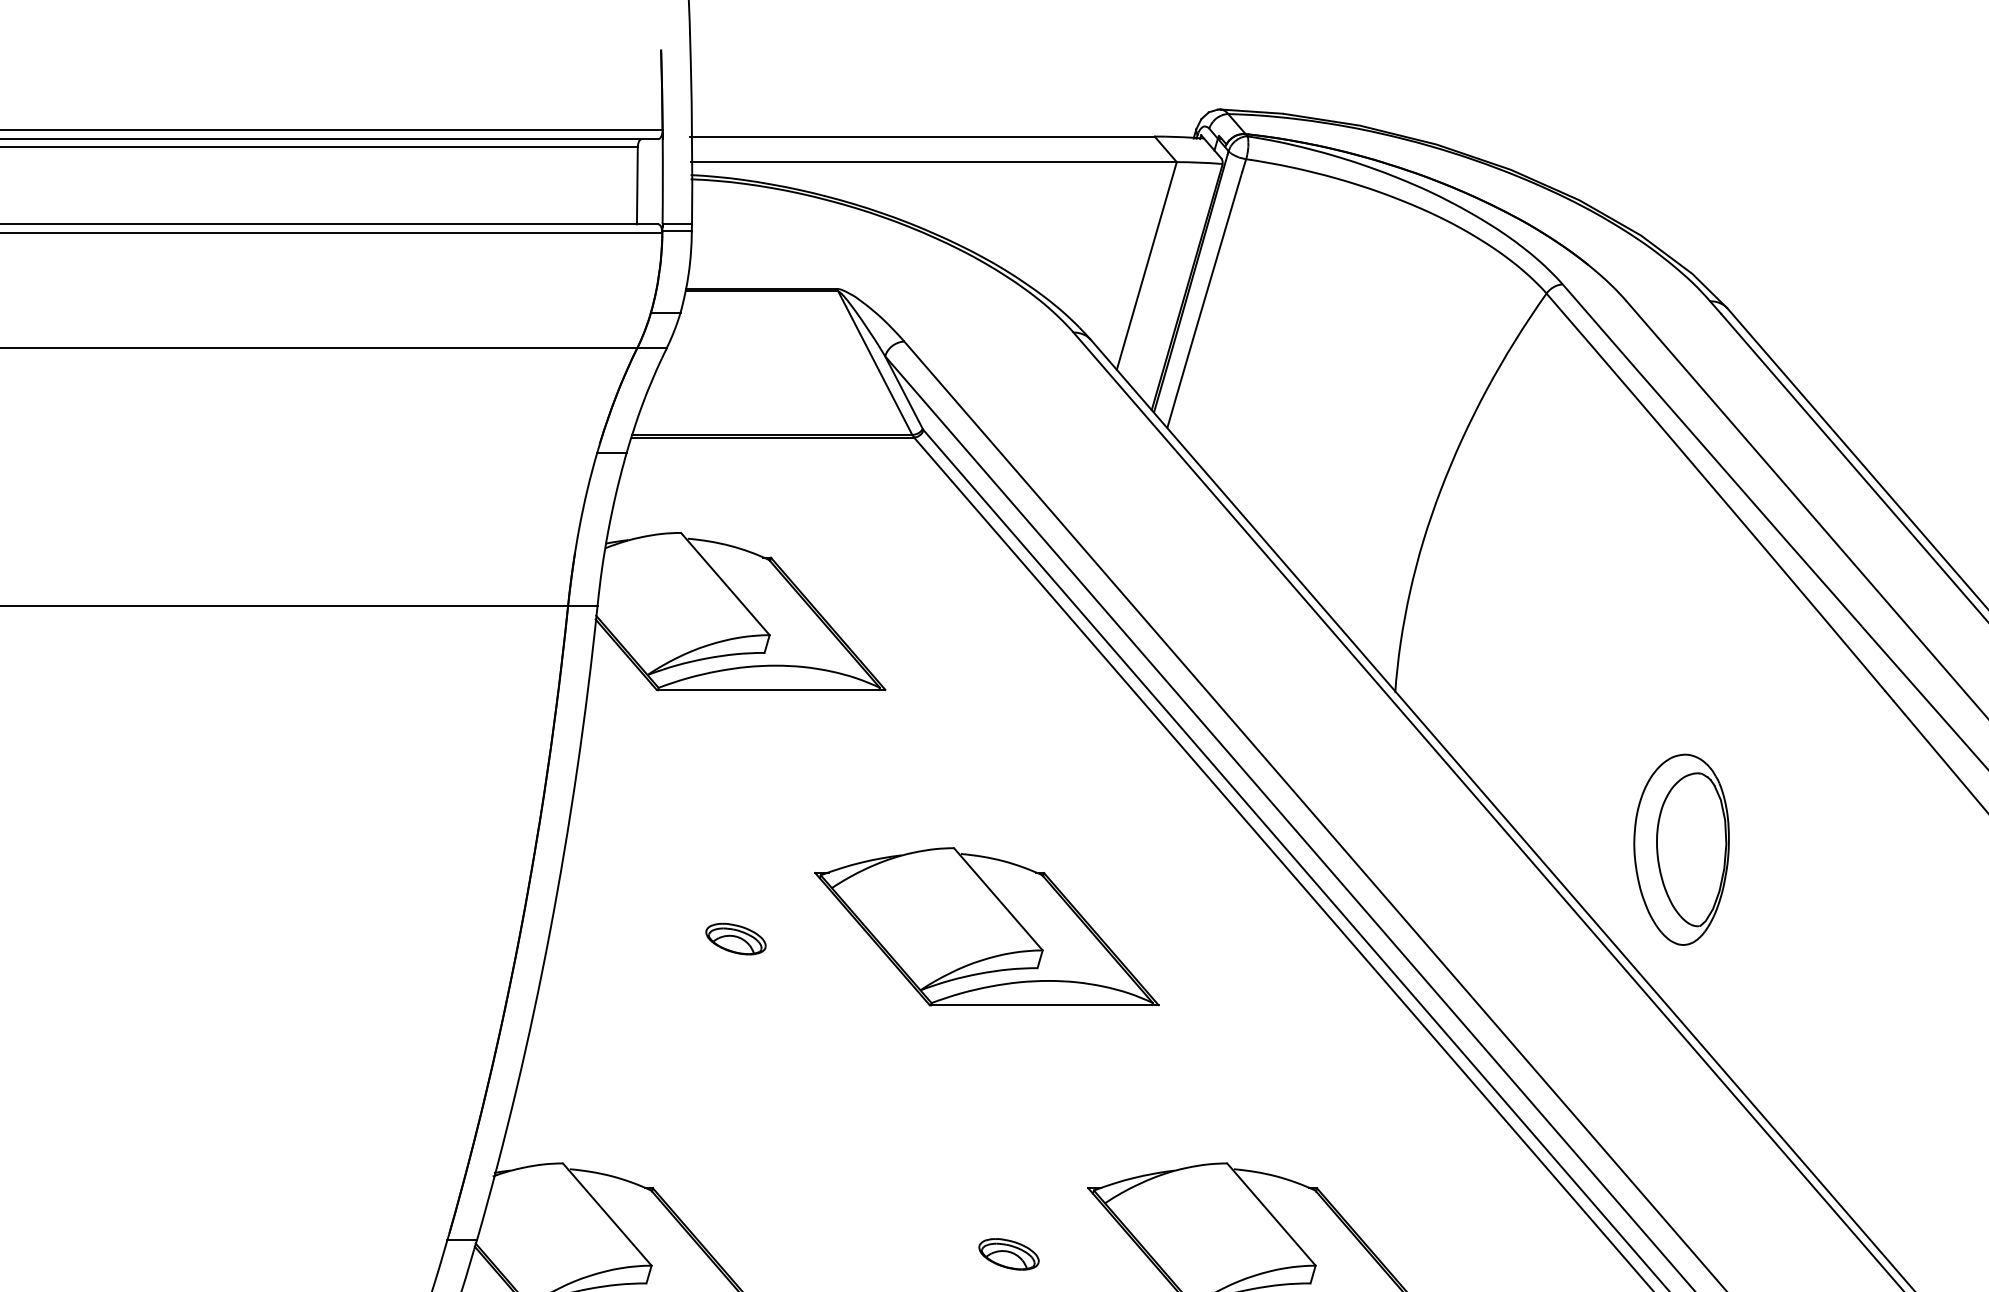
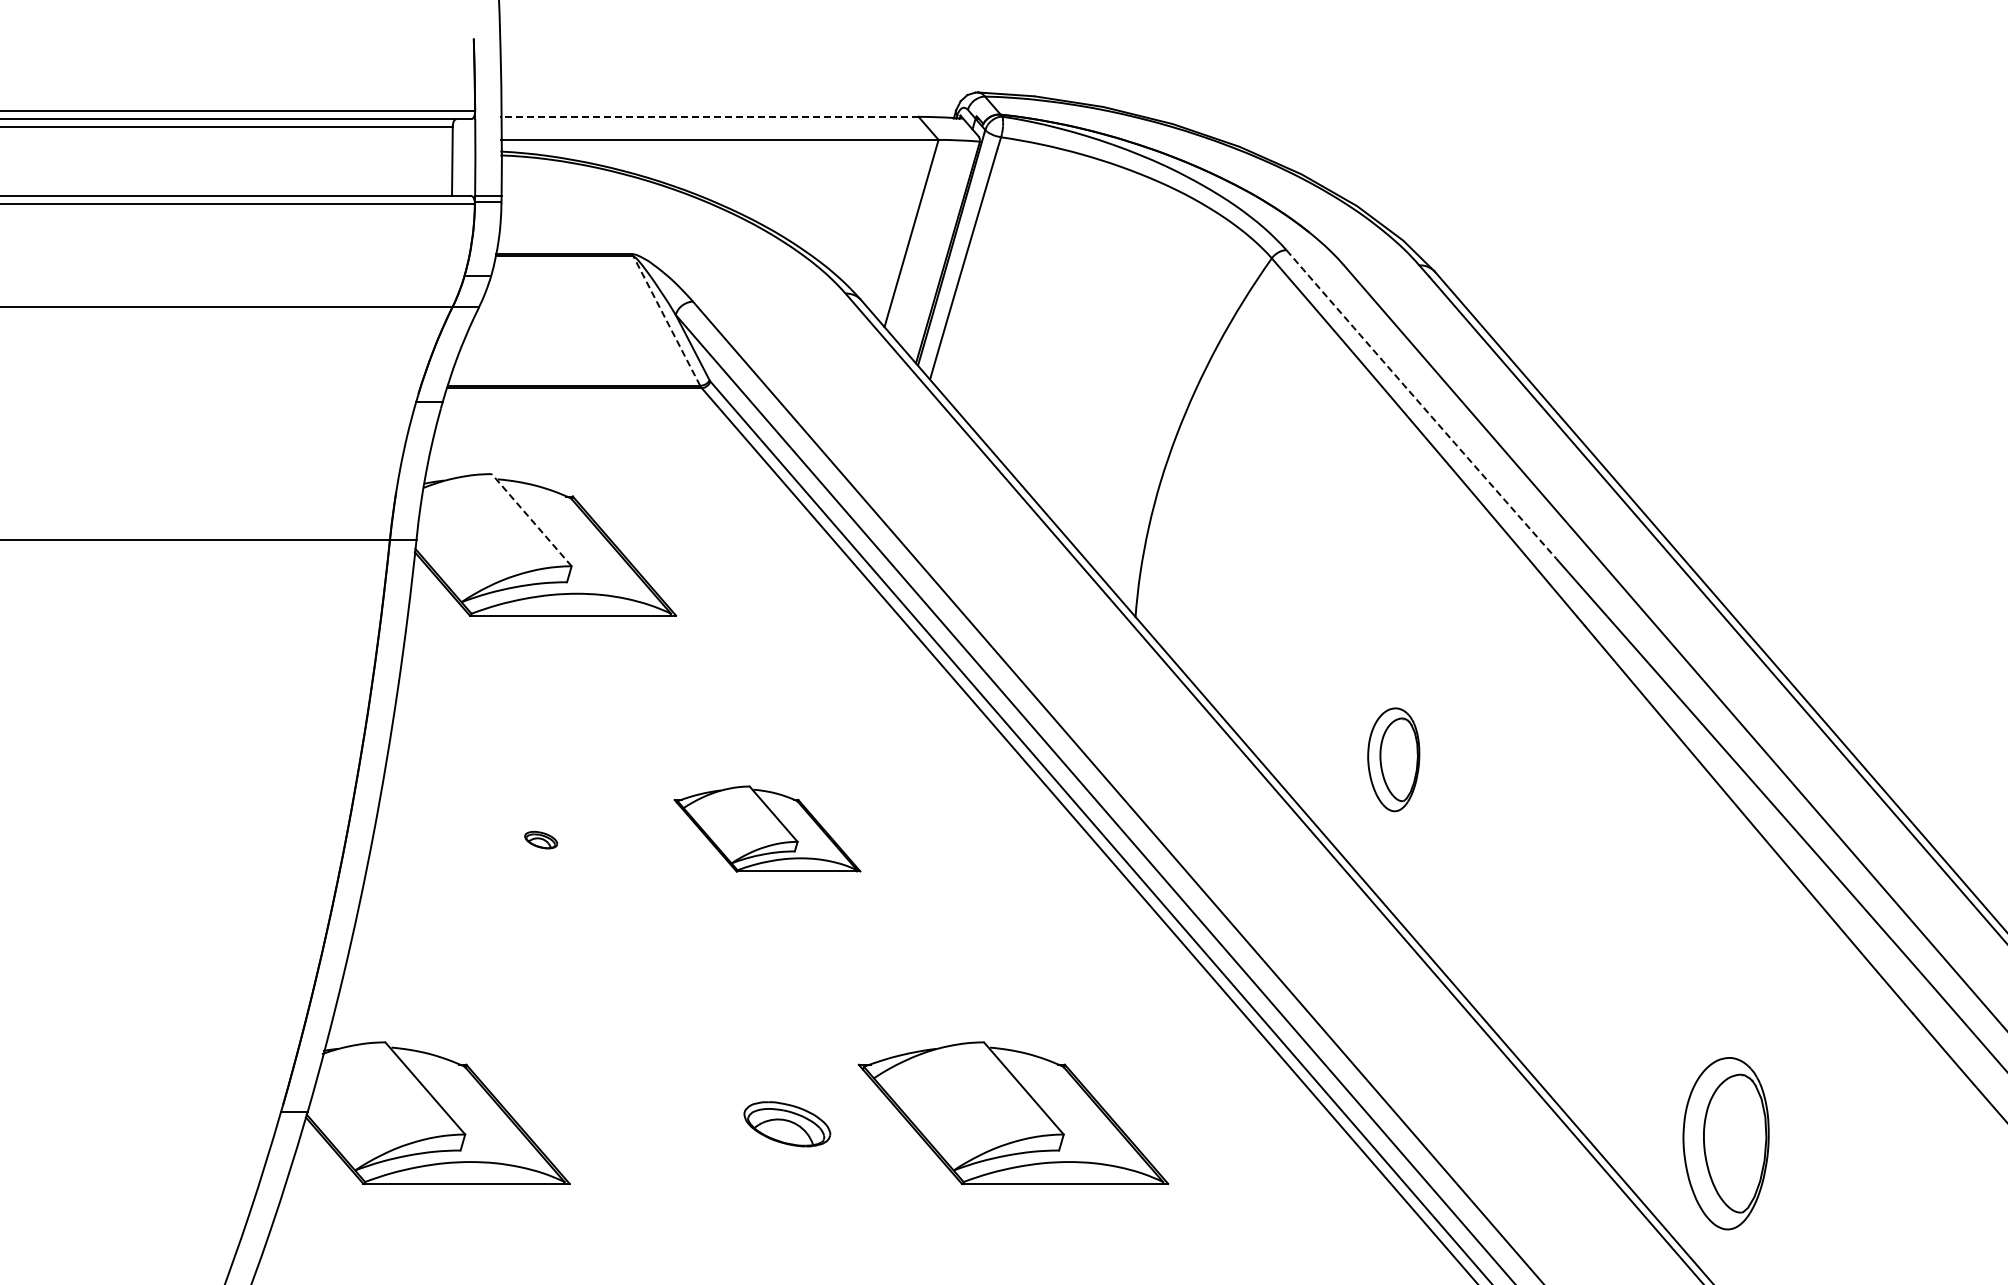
line: (921, 136) -> (708, 116), solid -> dashed
line: (874, 363) -> (666, 321), solid -> dashed
arc: (1712, 455) -> (1421, 404), solid -> dashed
line: (725, 584) -> (531, 520), solid -> dashed
part: (1681, 849) -> (1393, 759), size x0.6
part: (986, 926) -> (767, 828), size x0.6
part: (735, 938) -> (540, 839), size x0.6
part: (1009, 1254) -> (787, 1124), size x1.6

